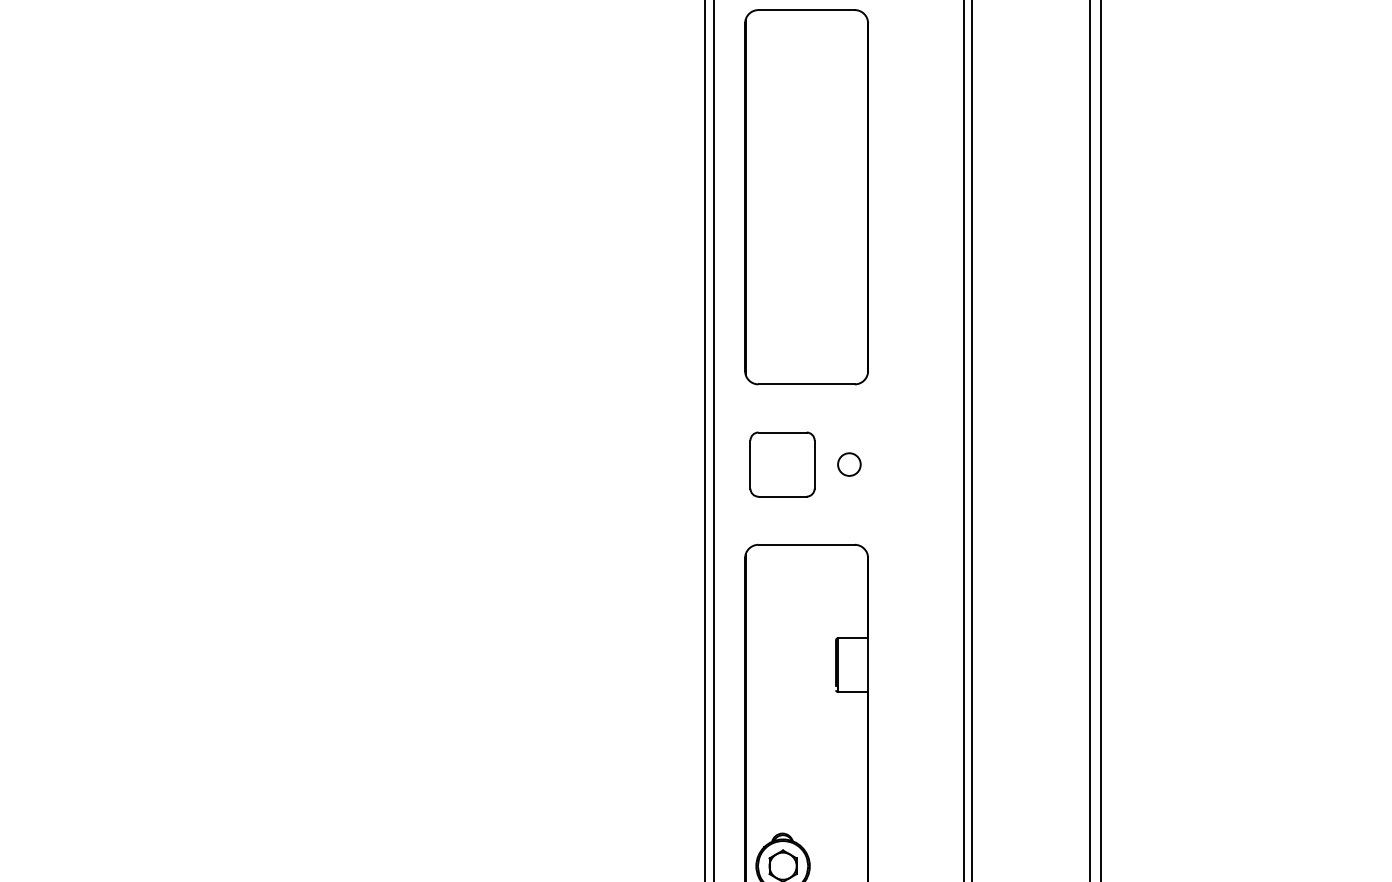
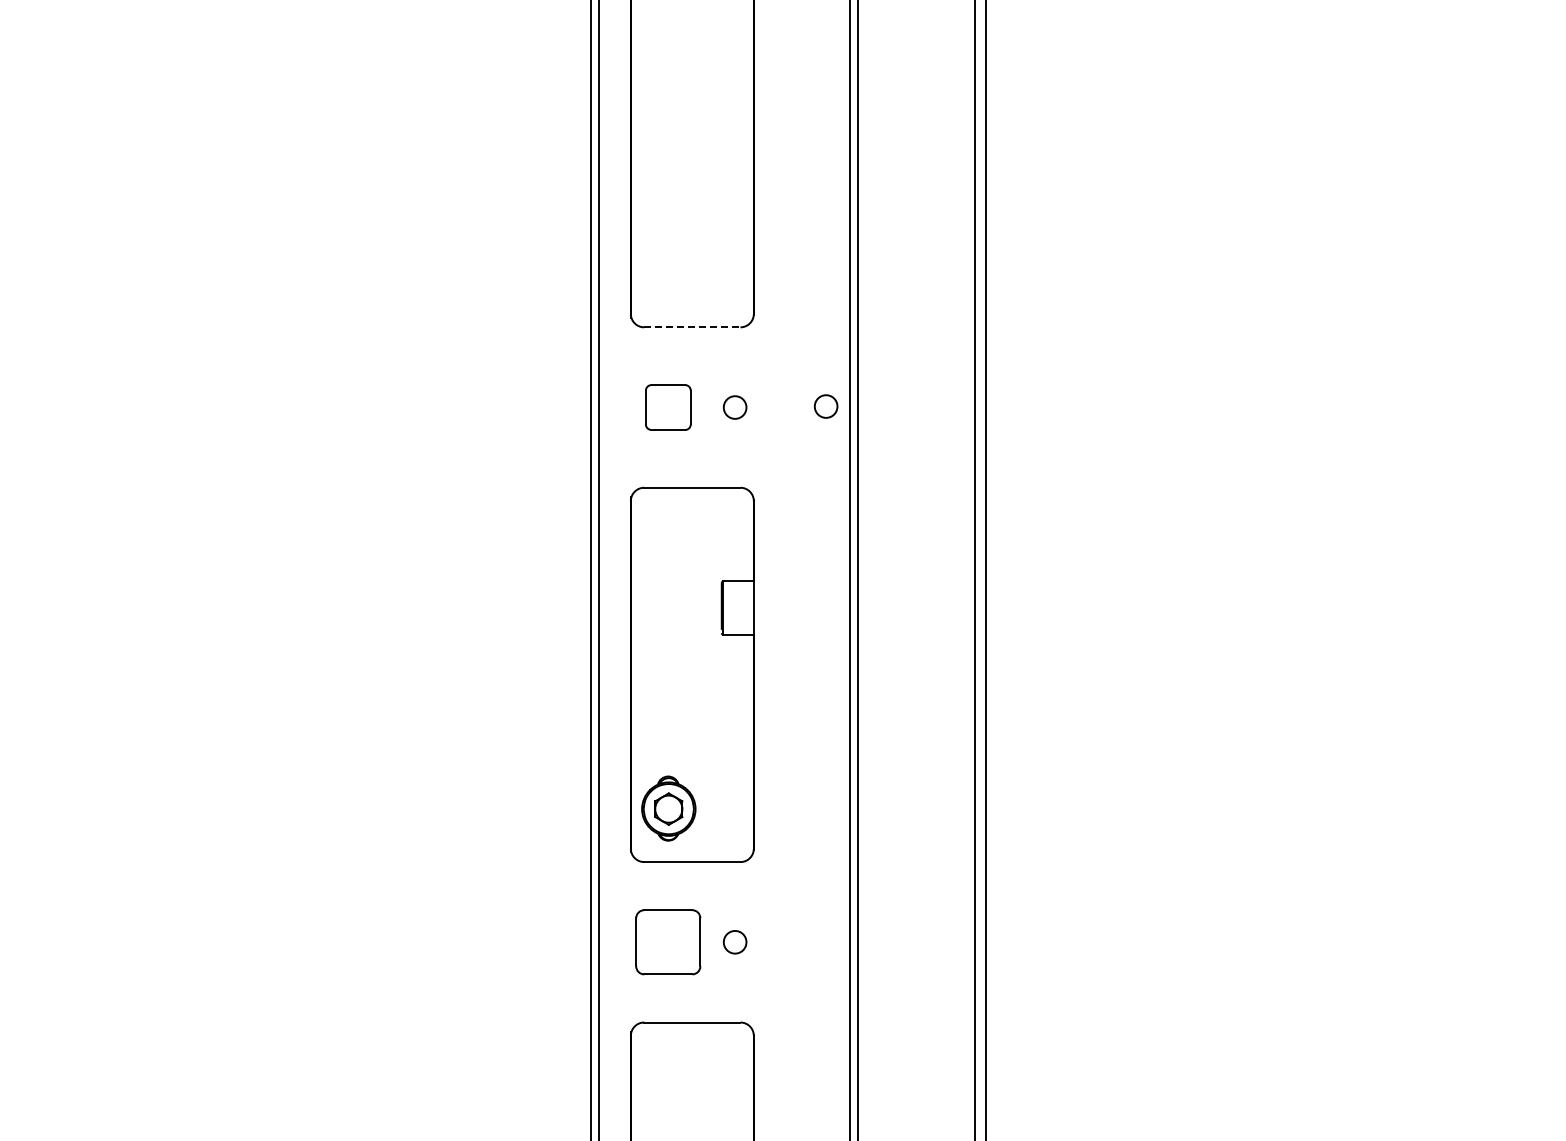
line: (806, 384) -> (692, 327), solid -> dashed
circle: (939, 463) -> (825, 406), added
part: (782, 464) -> (668, 407), size x0.7

